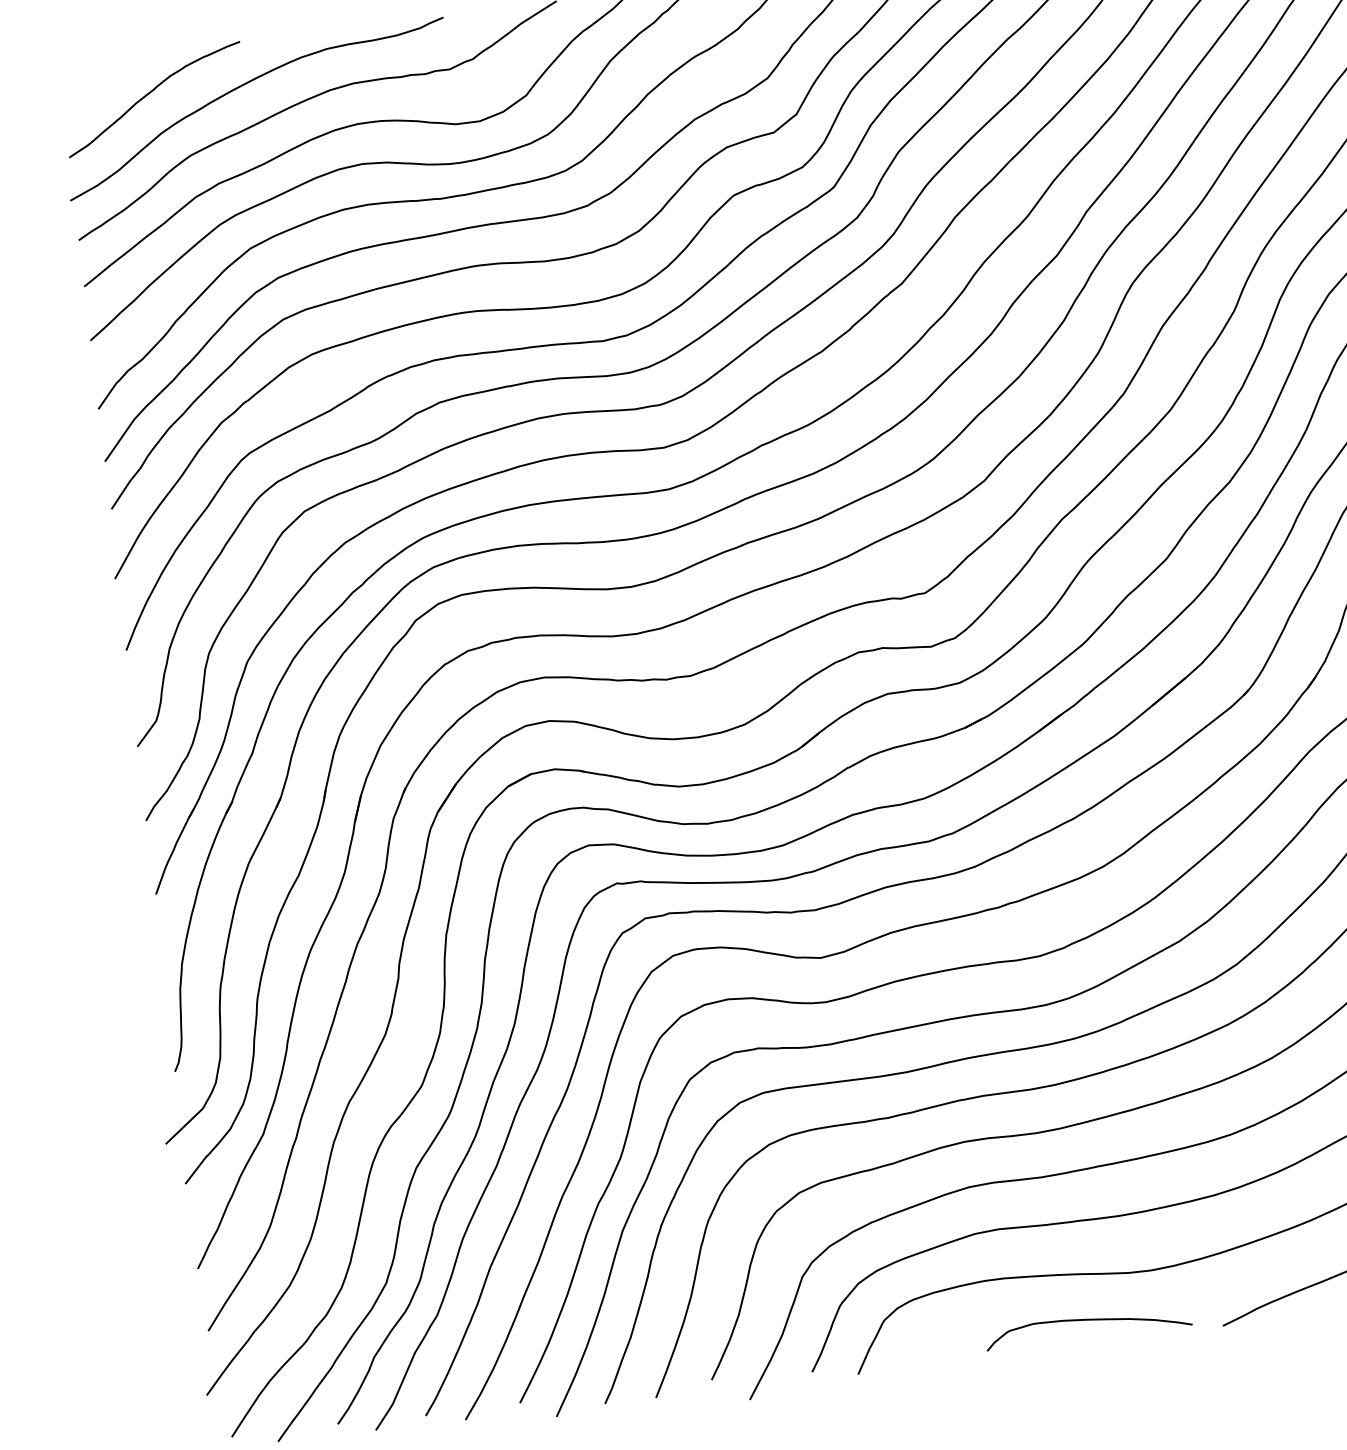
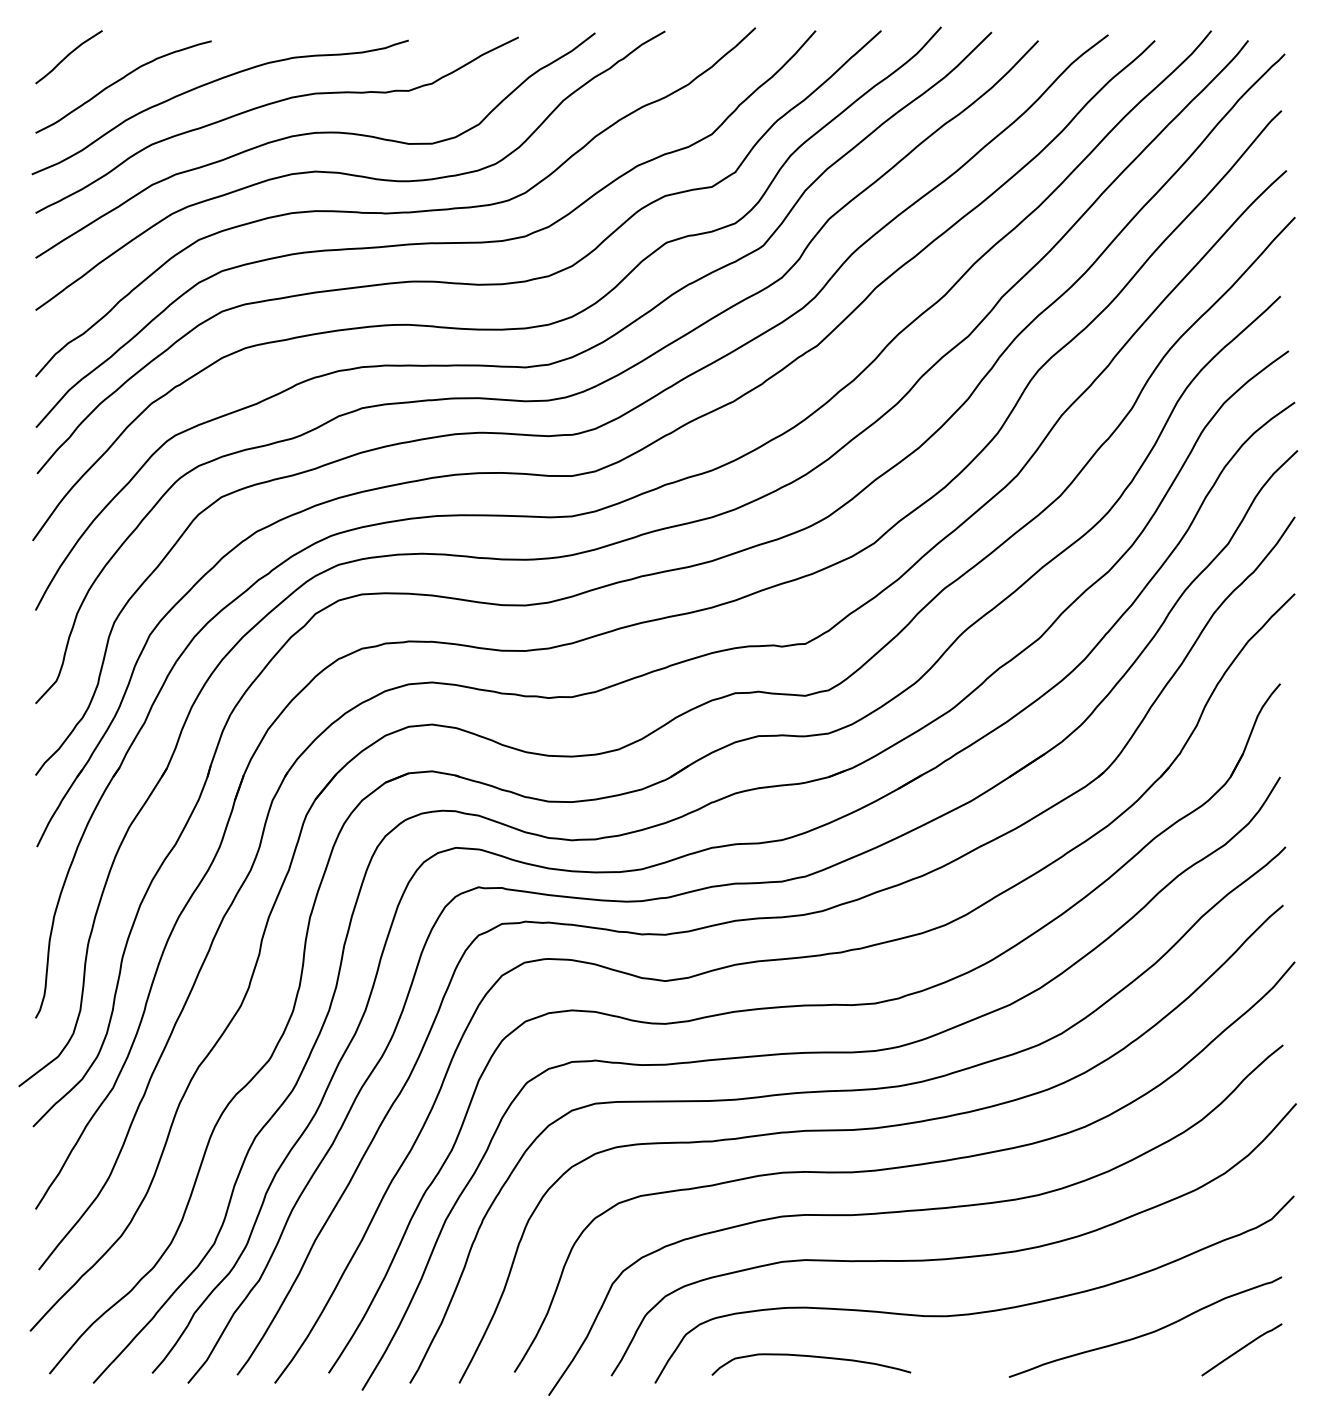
curve: (94, 74) -> (68, 56), added
curve: (1087, 1320) -> (811, 1357), moved

